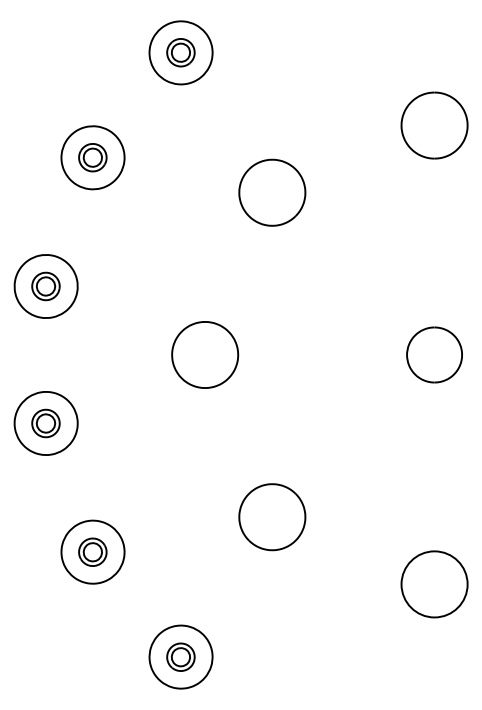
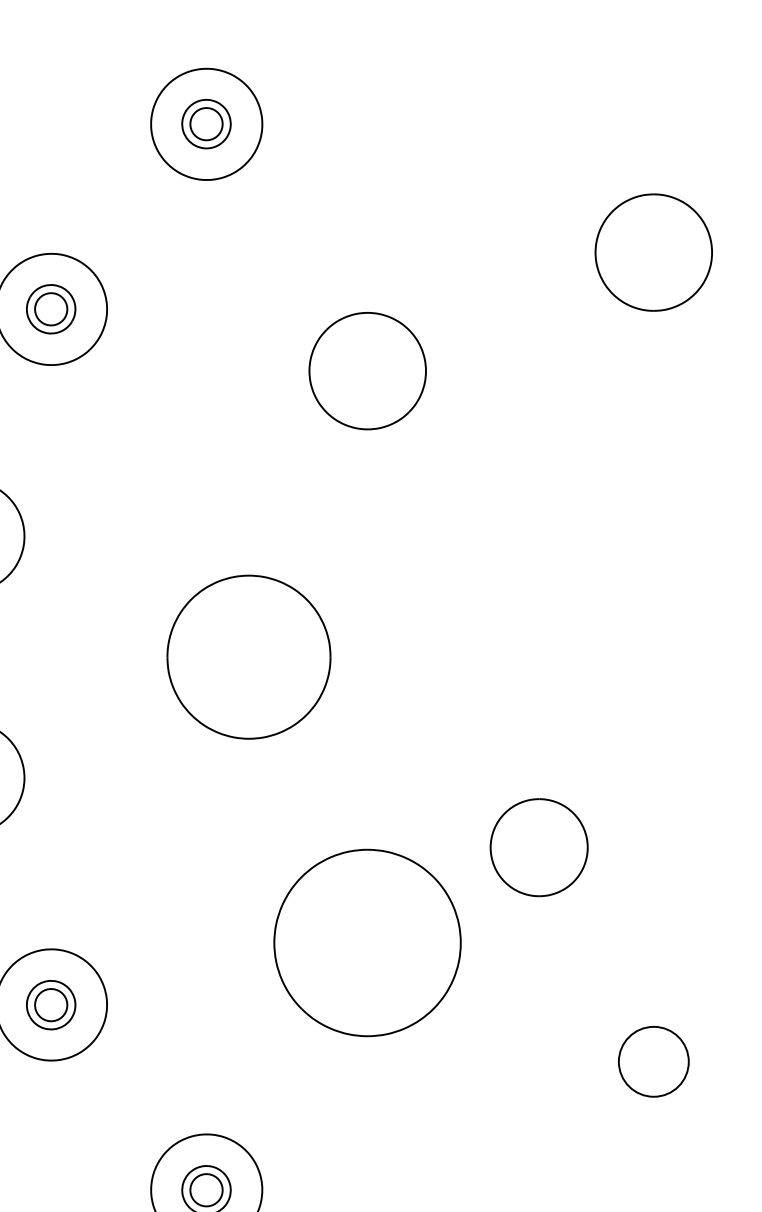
part: (205, 354) -> (249, 656), size x1.4
part: (434, 354) -> (539, 846), moved
part: (272, 517) -> (367, 943), size x1.6
circle: (434, 584) -> (653, 1061), size x0.6

